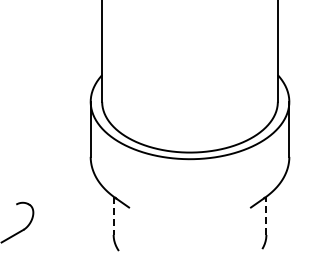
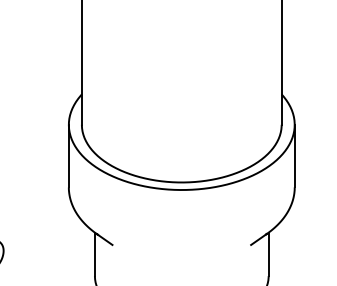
line: (266, 215) -> (268, 254), dashed -> solid
line: (113, 216) -> (94, 255), dashed -> solid

